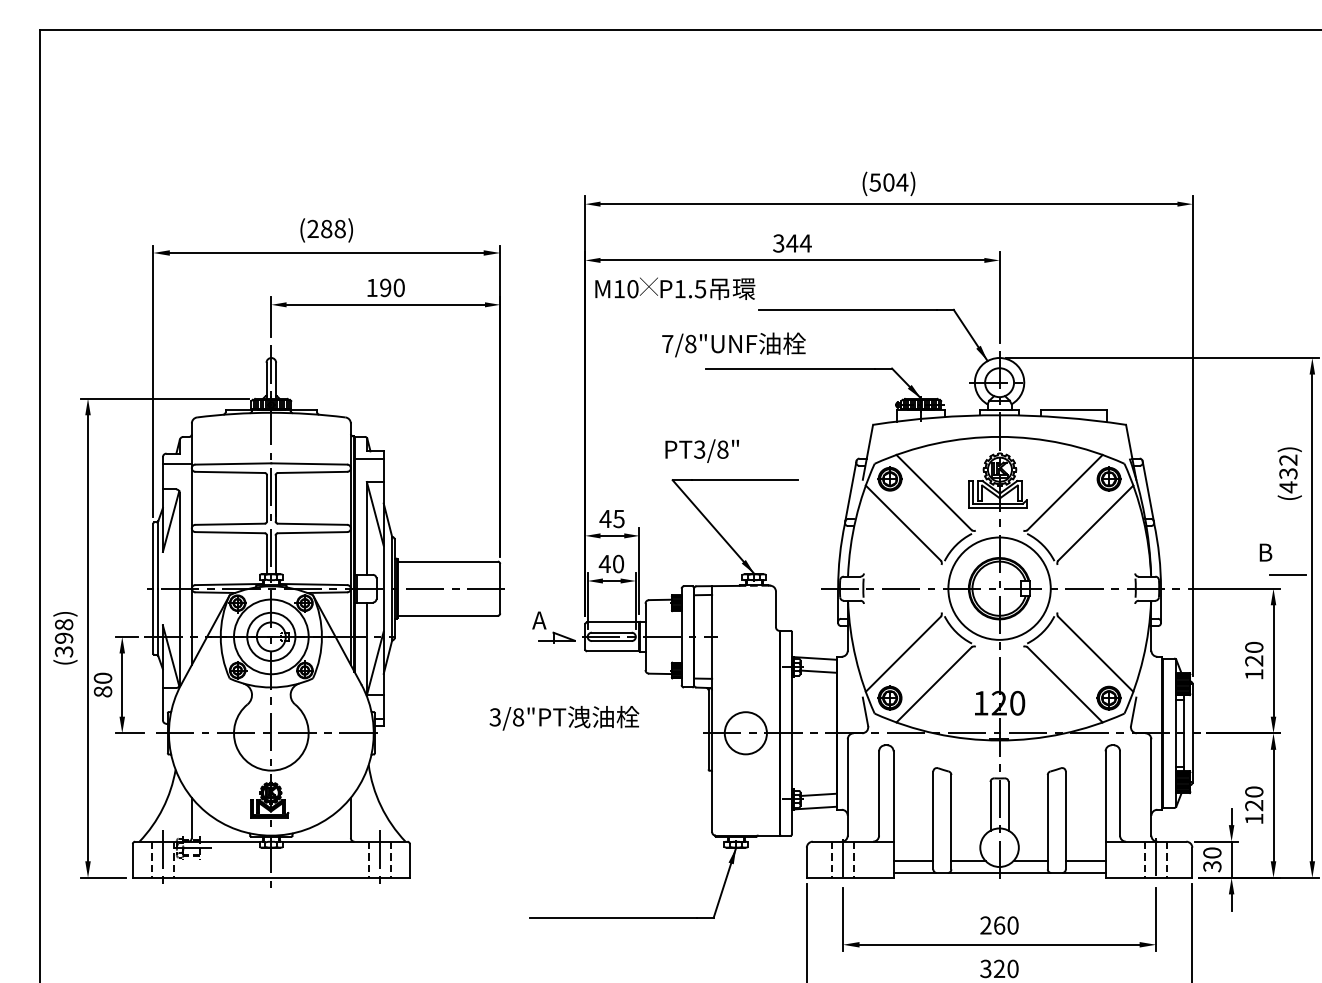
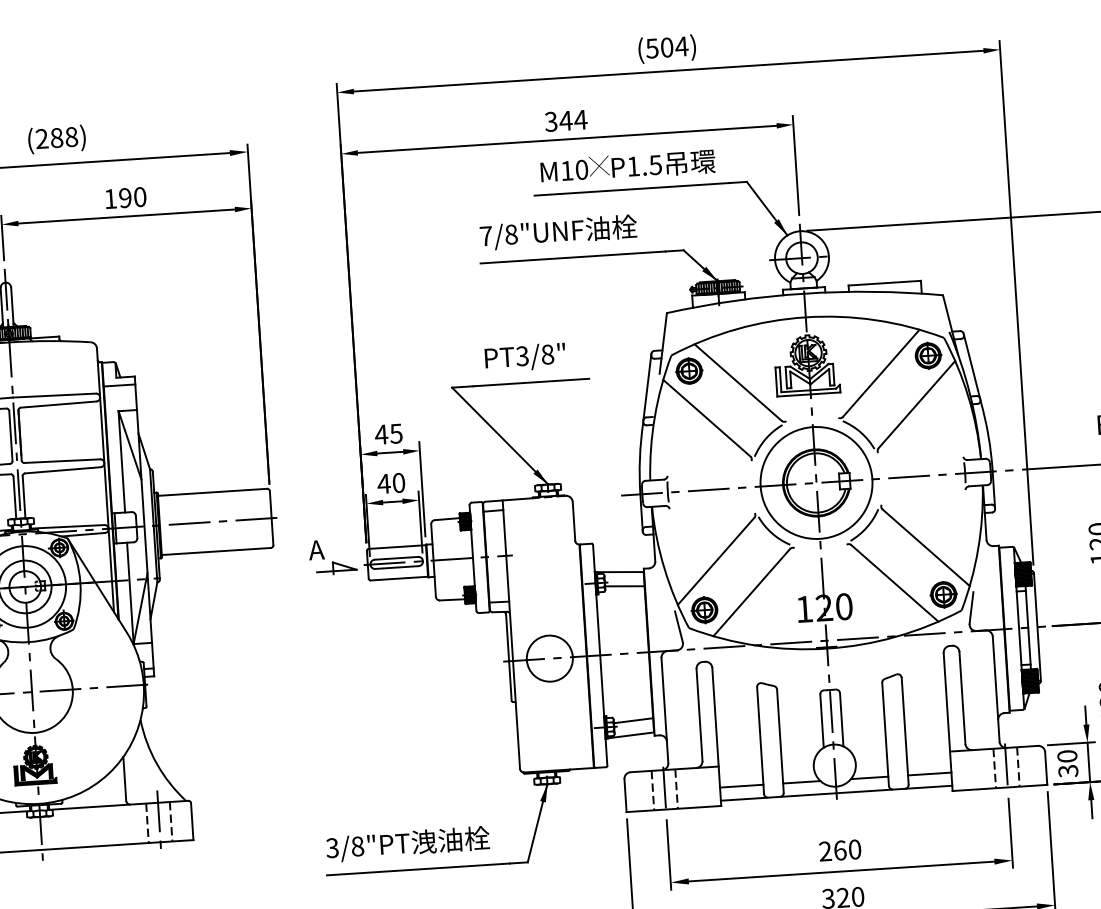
text: (675, 288) -> (628, 166), moved
text: (733, 344) -> (558, 232), moved
text: (701, 450) -> (524, 357), moved
text: (564, 717) -> (408, 843), moved

